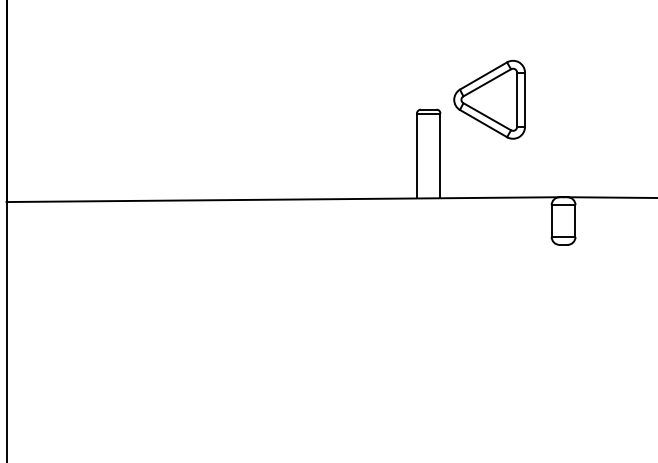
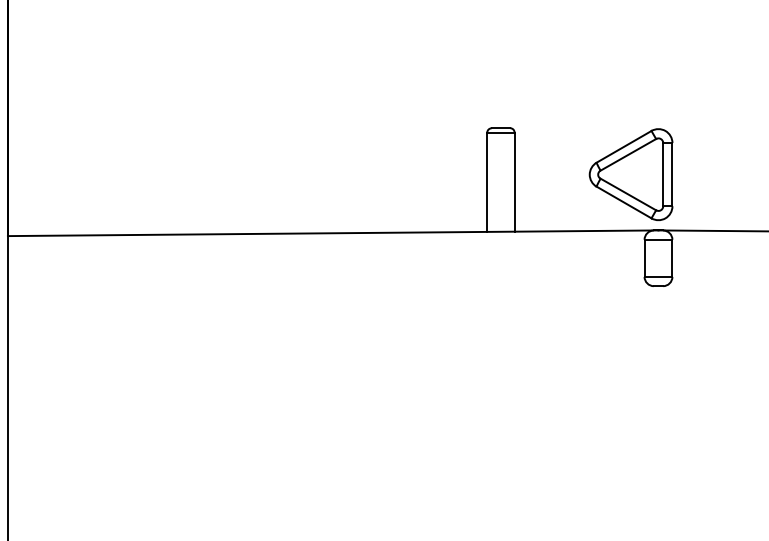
part: (489, 99) -> (630, 174), moved

